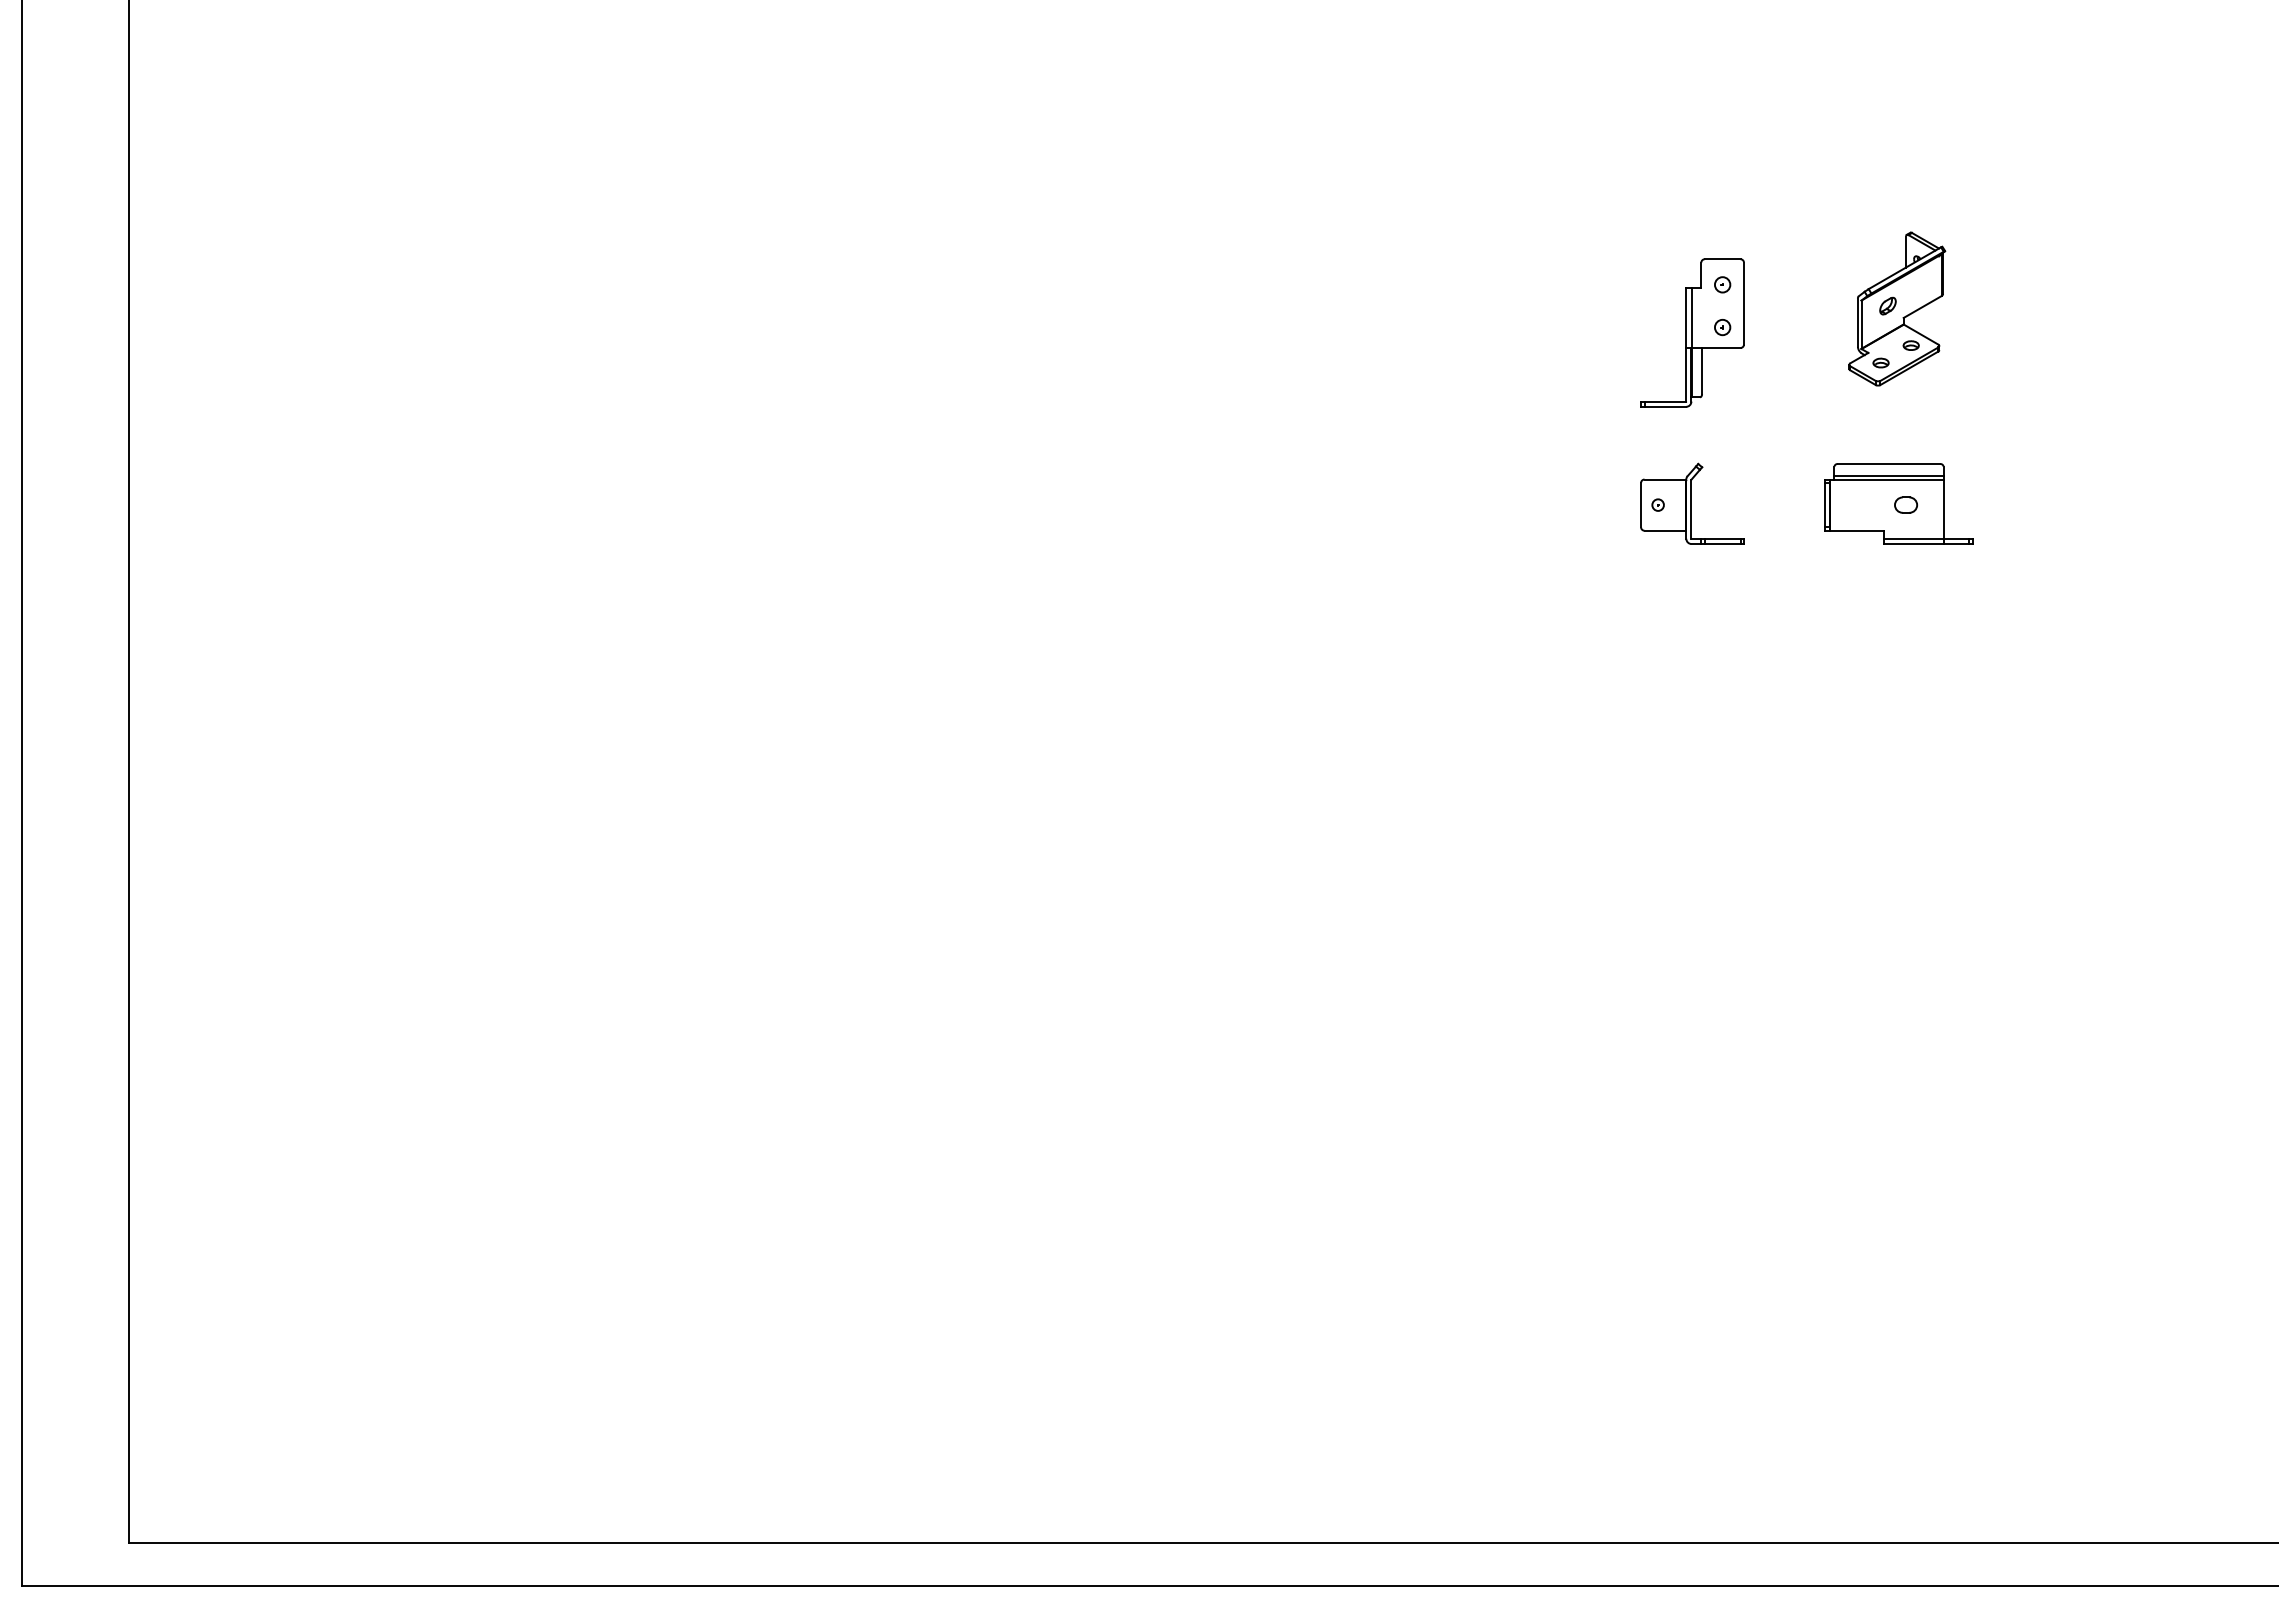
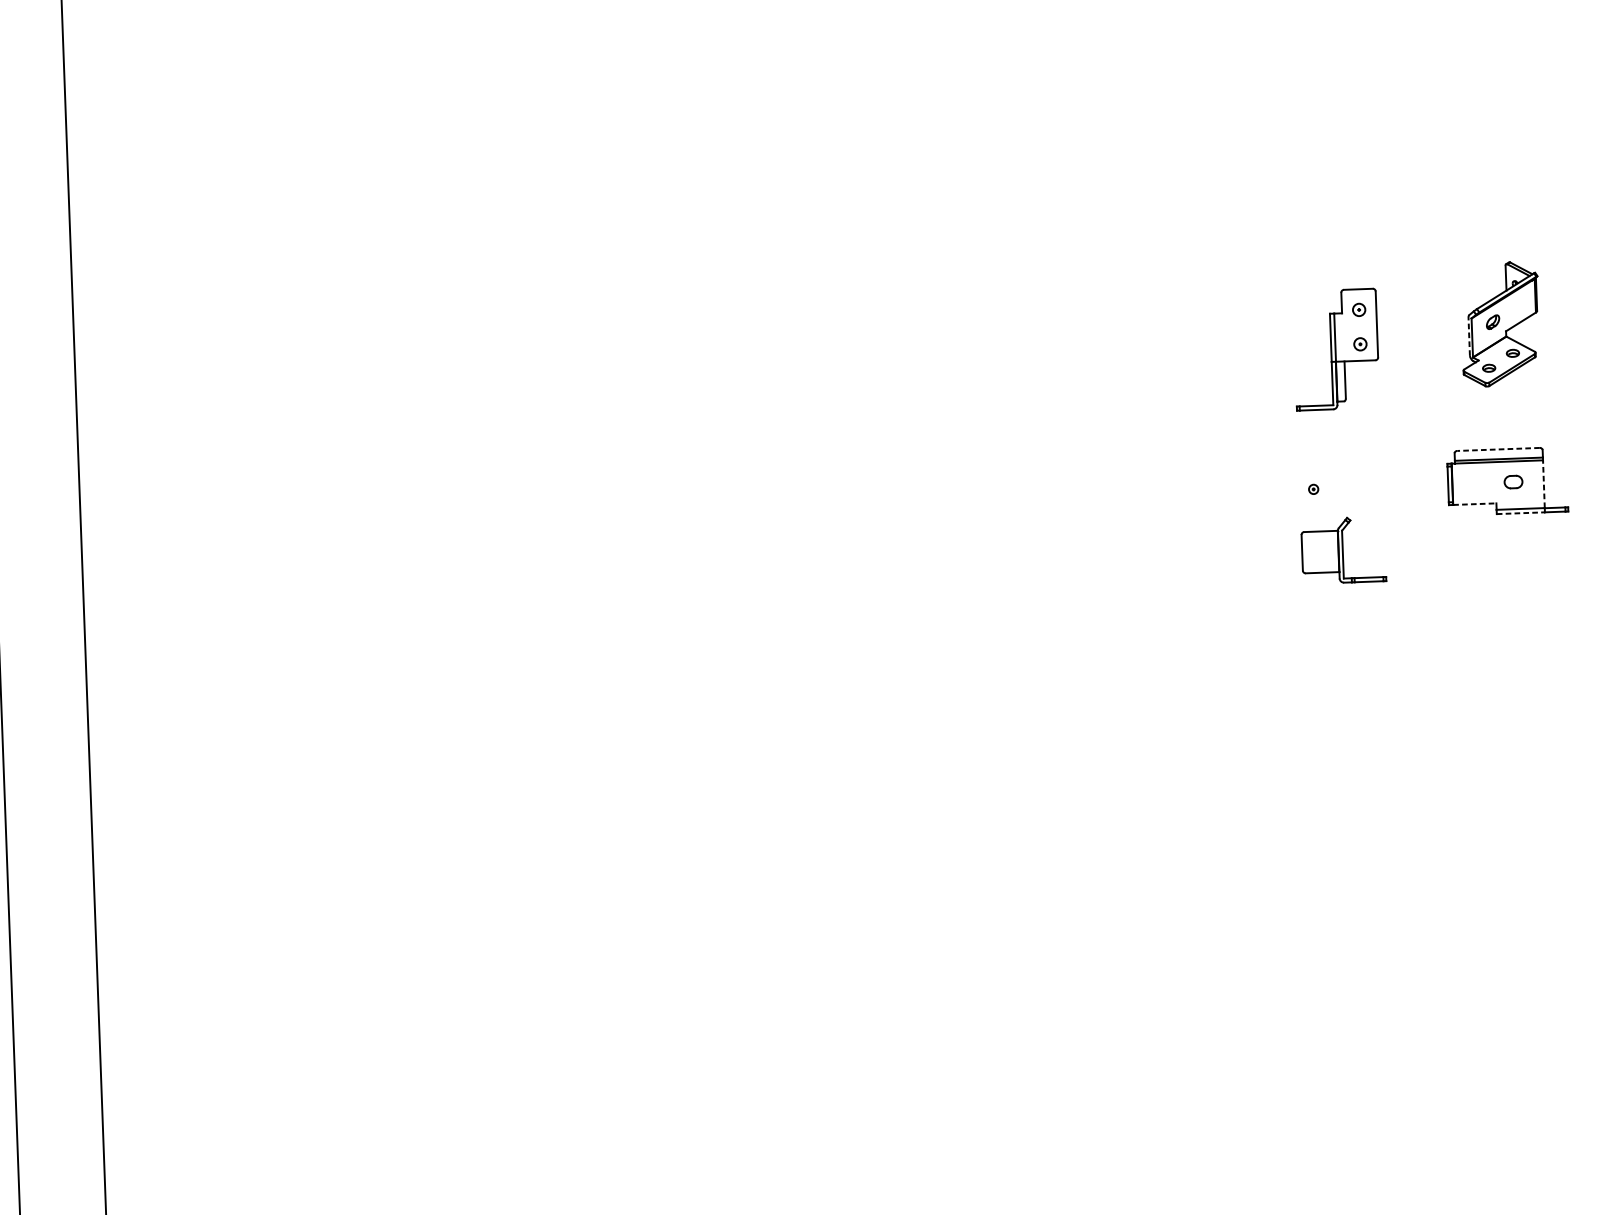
line: (1857, 322) -> (1468, 336), solid -> dashed
line: (1888, 464) -> (1498, 449), solid -> dashed
part: (1692, 503) -> (1343, 549), moved
line: (1943, 509) -> (1543, 484), solid -> dashed
line: (1857, 530) -> (1475, 503), solid -> dashed
line: (1913, 544) -> (1520, 513), solid -> dashed

